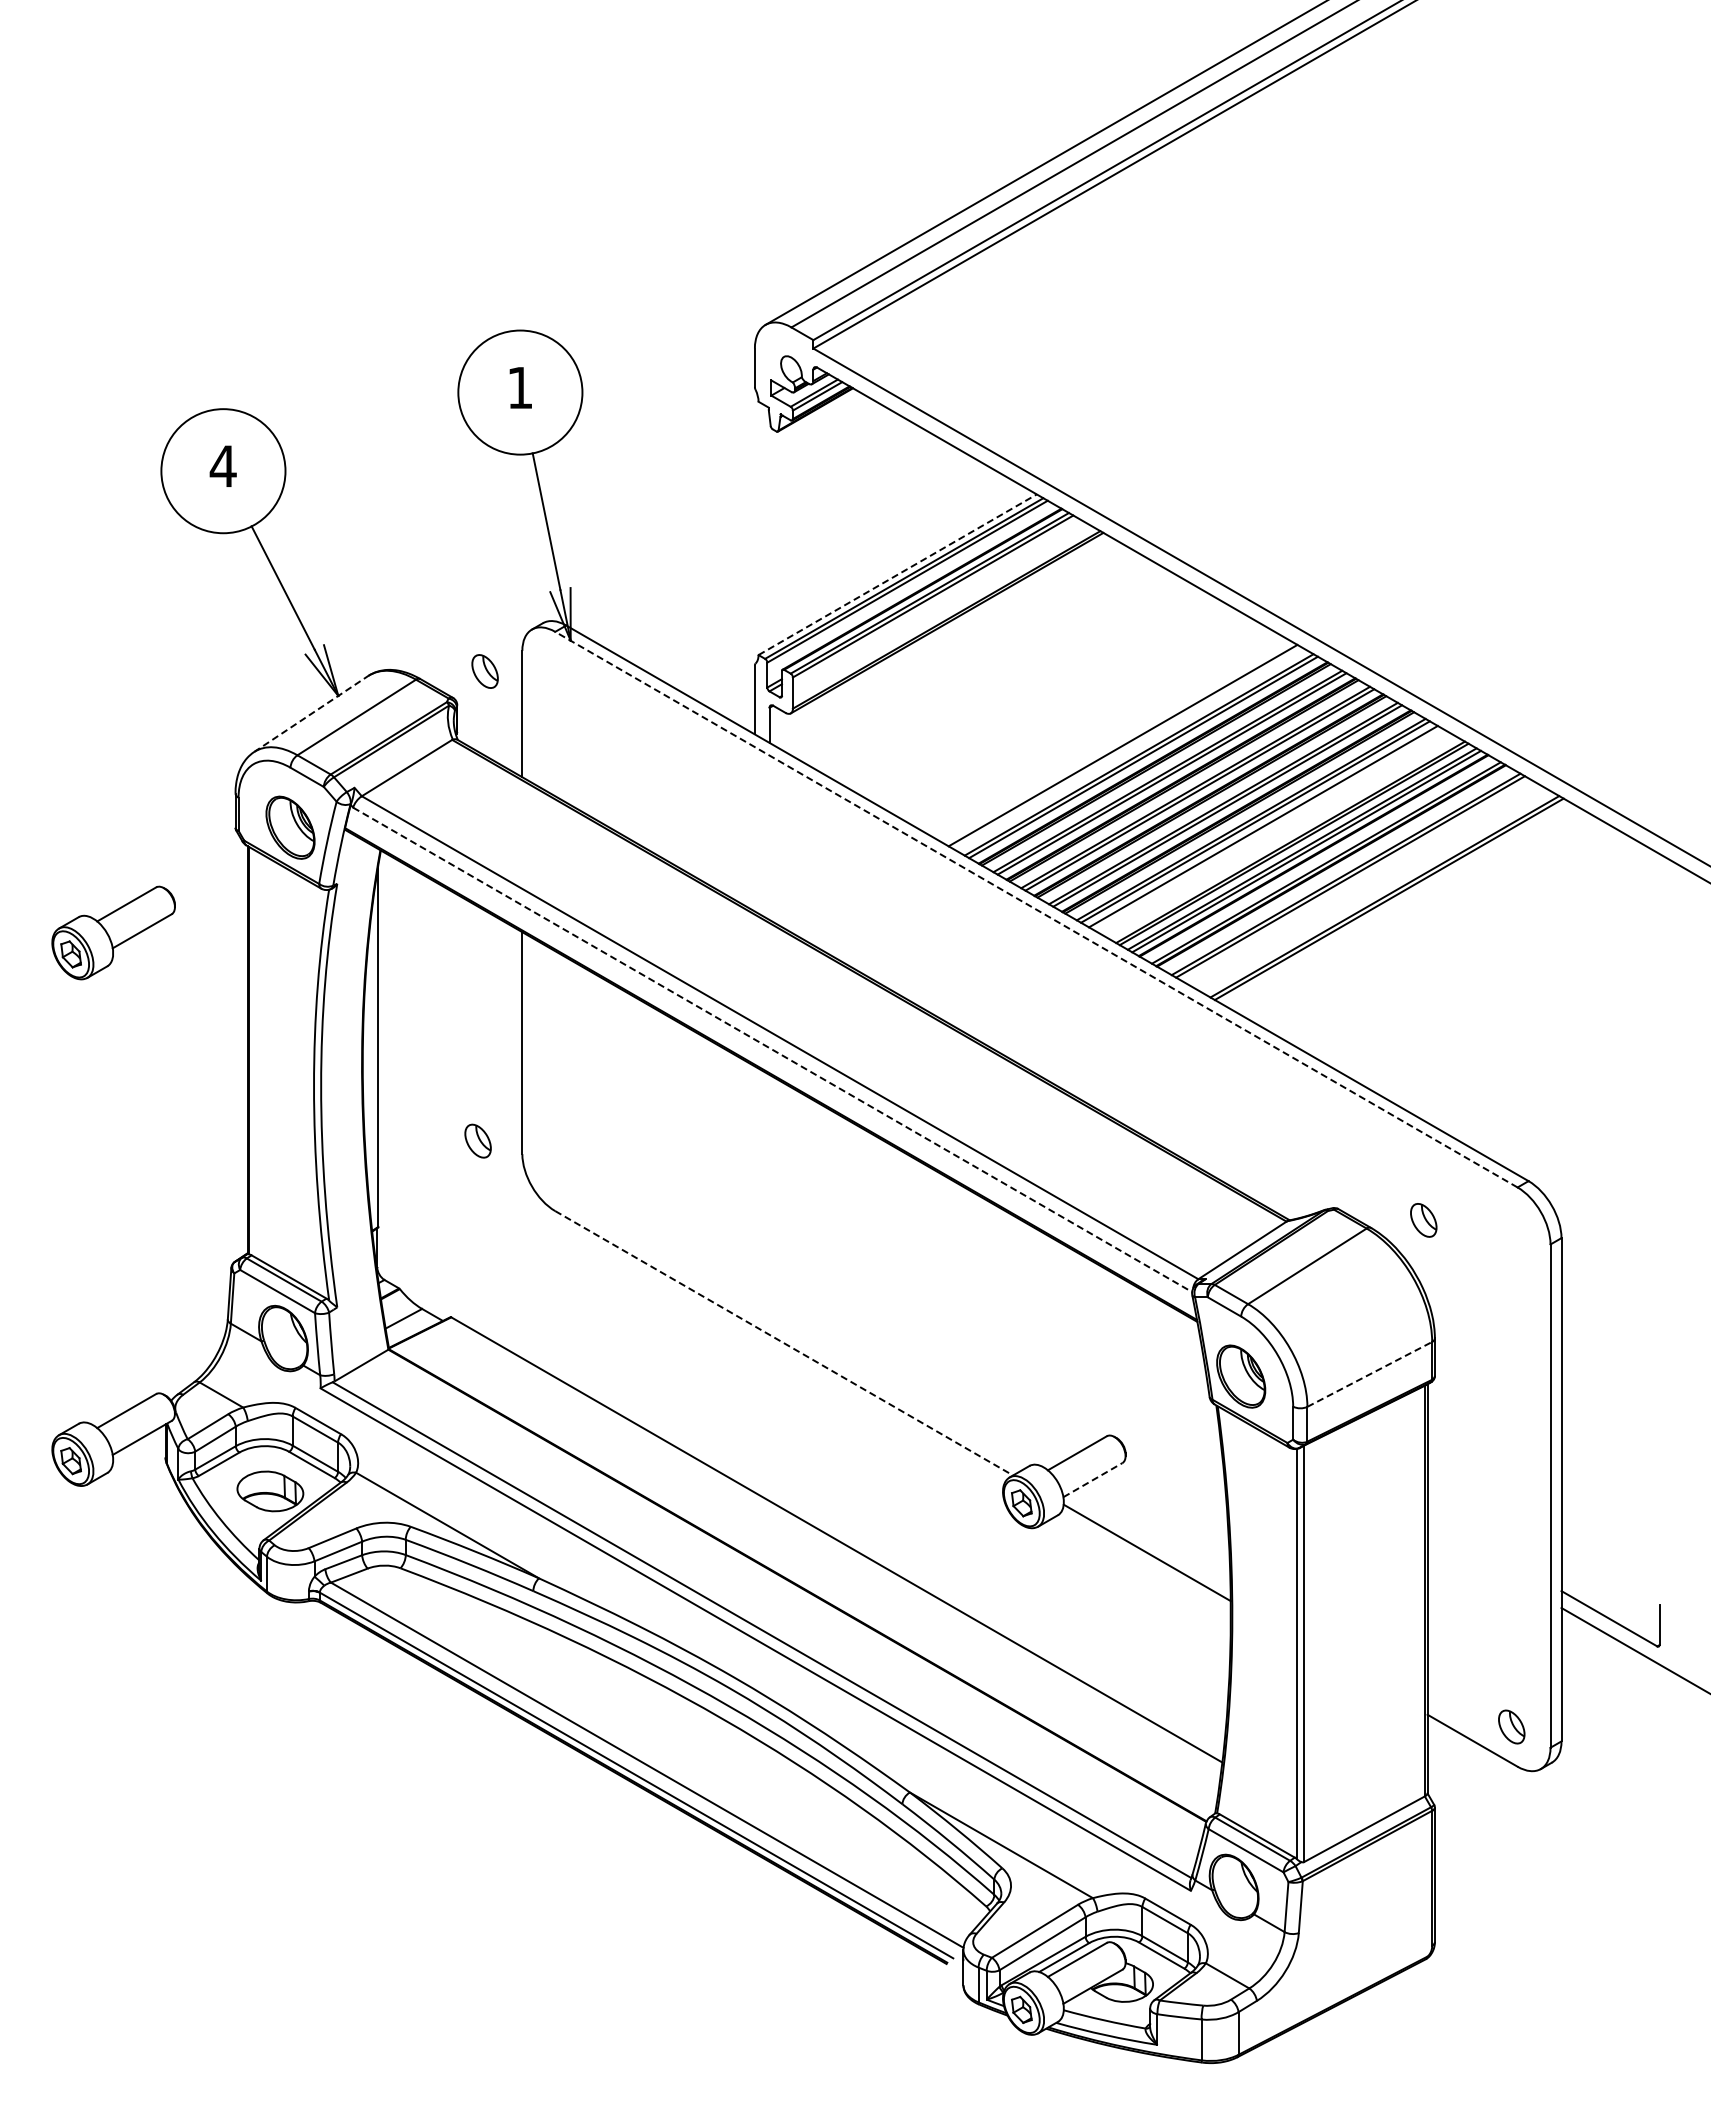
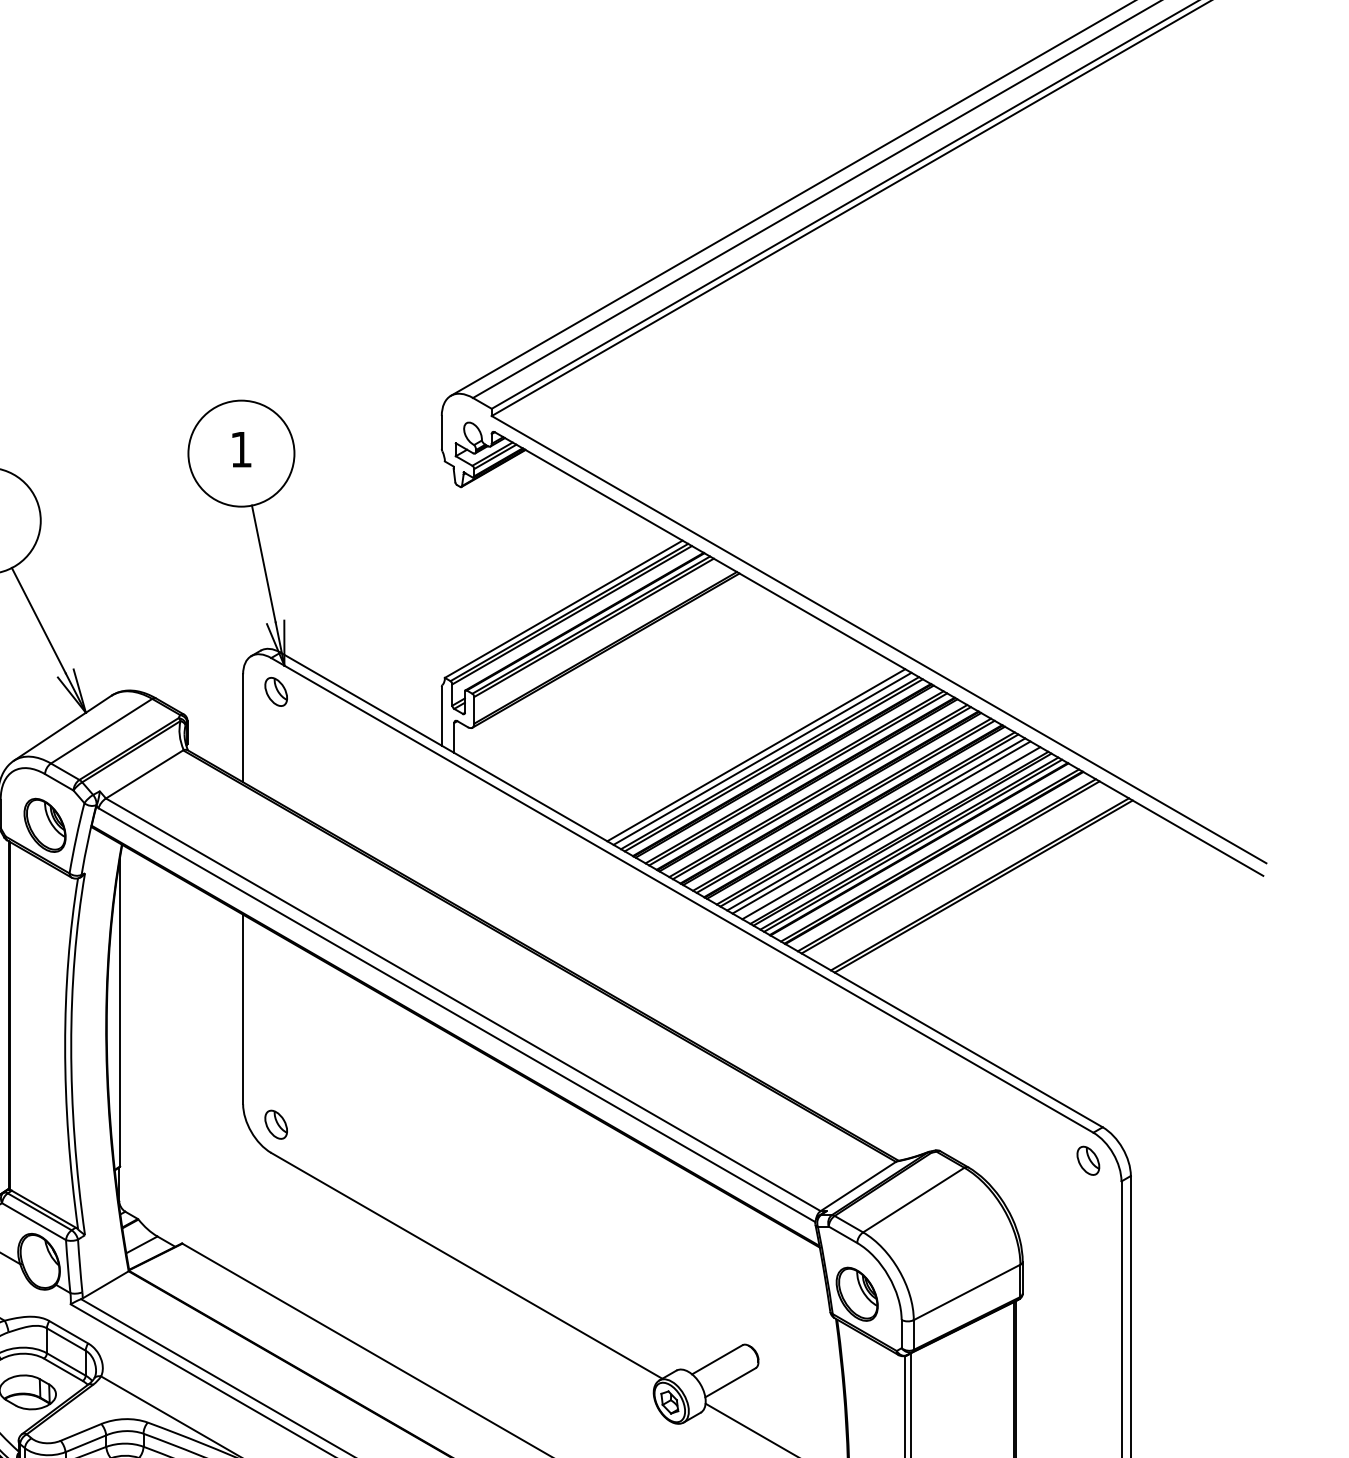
line: (897, 574) -> (563, 609), dashed -> solid
part: (484, 671) -> (275, 691), moved
line: (311, 713) -> (62, 727), dashed -> solid
line: (1129, 749) -> (761, 758), added
line: (1269, 829) -> (881, 826), added
line: (1280, 836) -> (890, 832), added
line: (1036, 909) -> (682, 895), dashed -> solid
line: (773, 1050) -> (457, 1015), dashed -> solid
part: (477, 1140) -> (275, 1124), moved
part: (1423, 1220) -> (1088, 1160), moved
line: (784, 1343) -> (467, 1266), dashed -> solid
line: (1370, 1374) -> (967, 1292), dashed -> solid
line: (1093, 1479) -> (731, 1382), dashed -> solid

